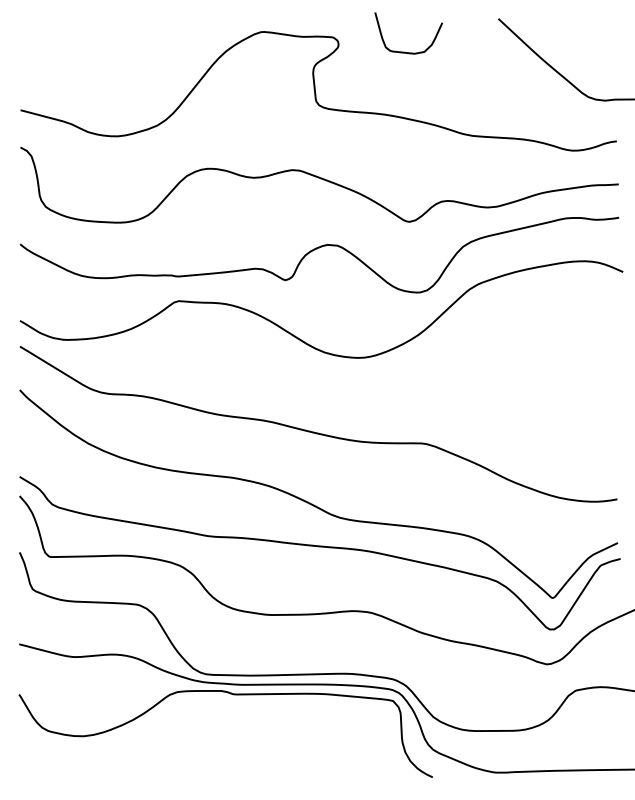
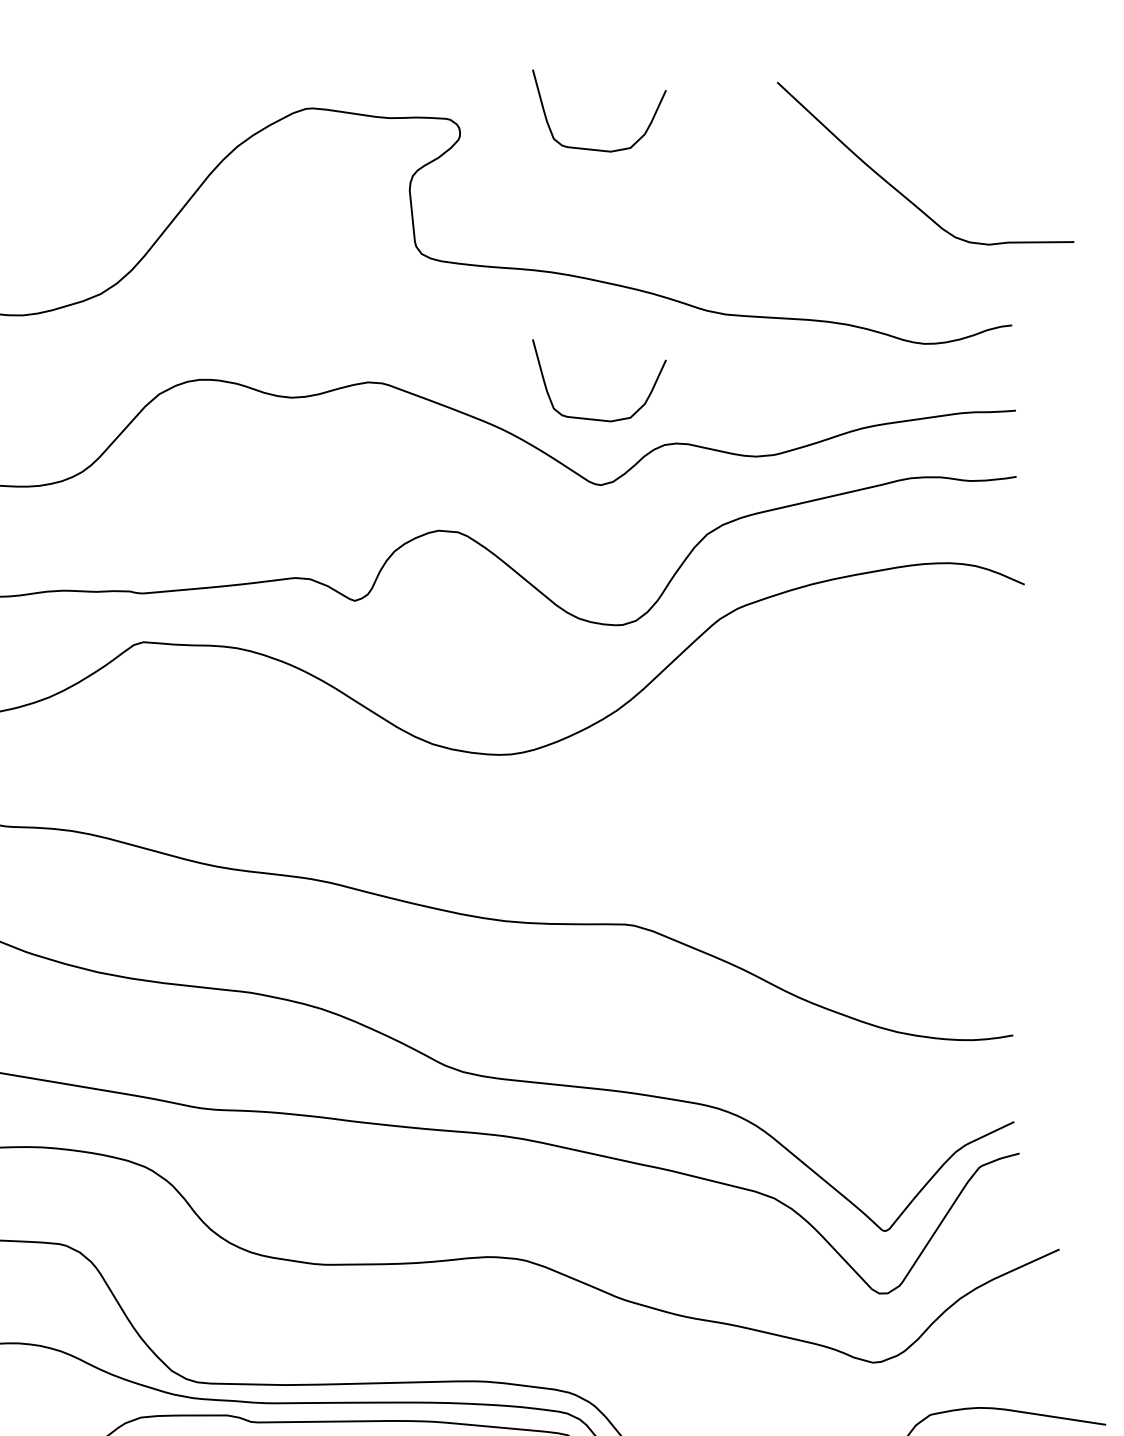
curve: (404, 187) -> (590, 416), added

